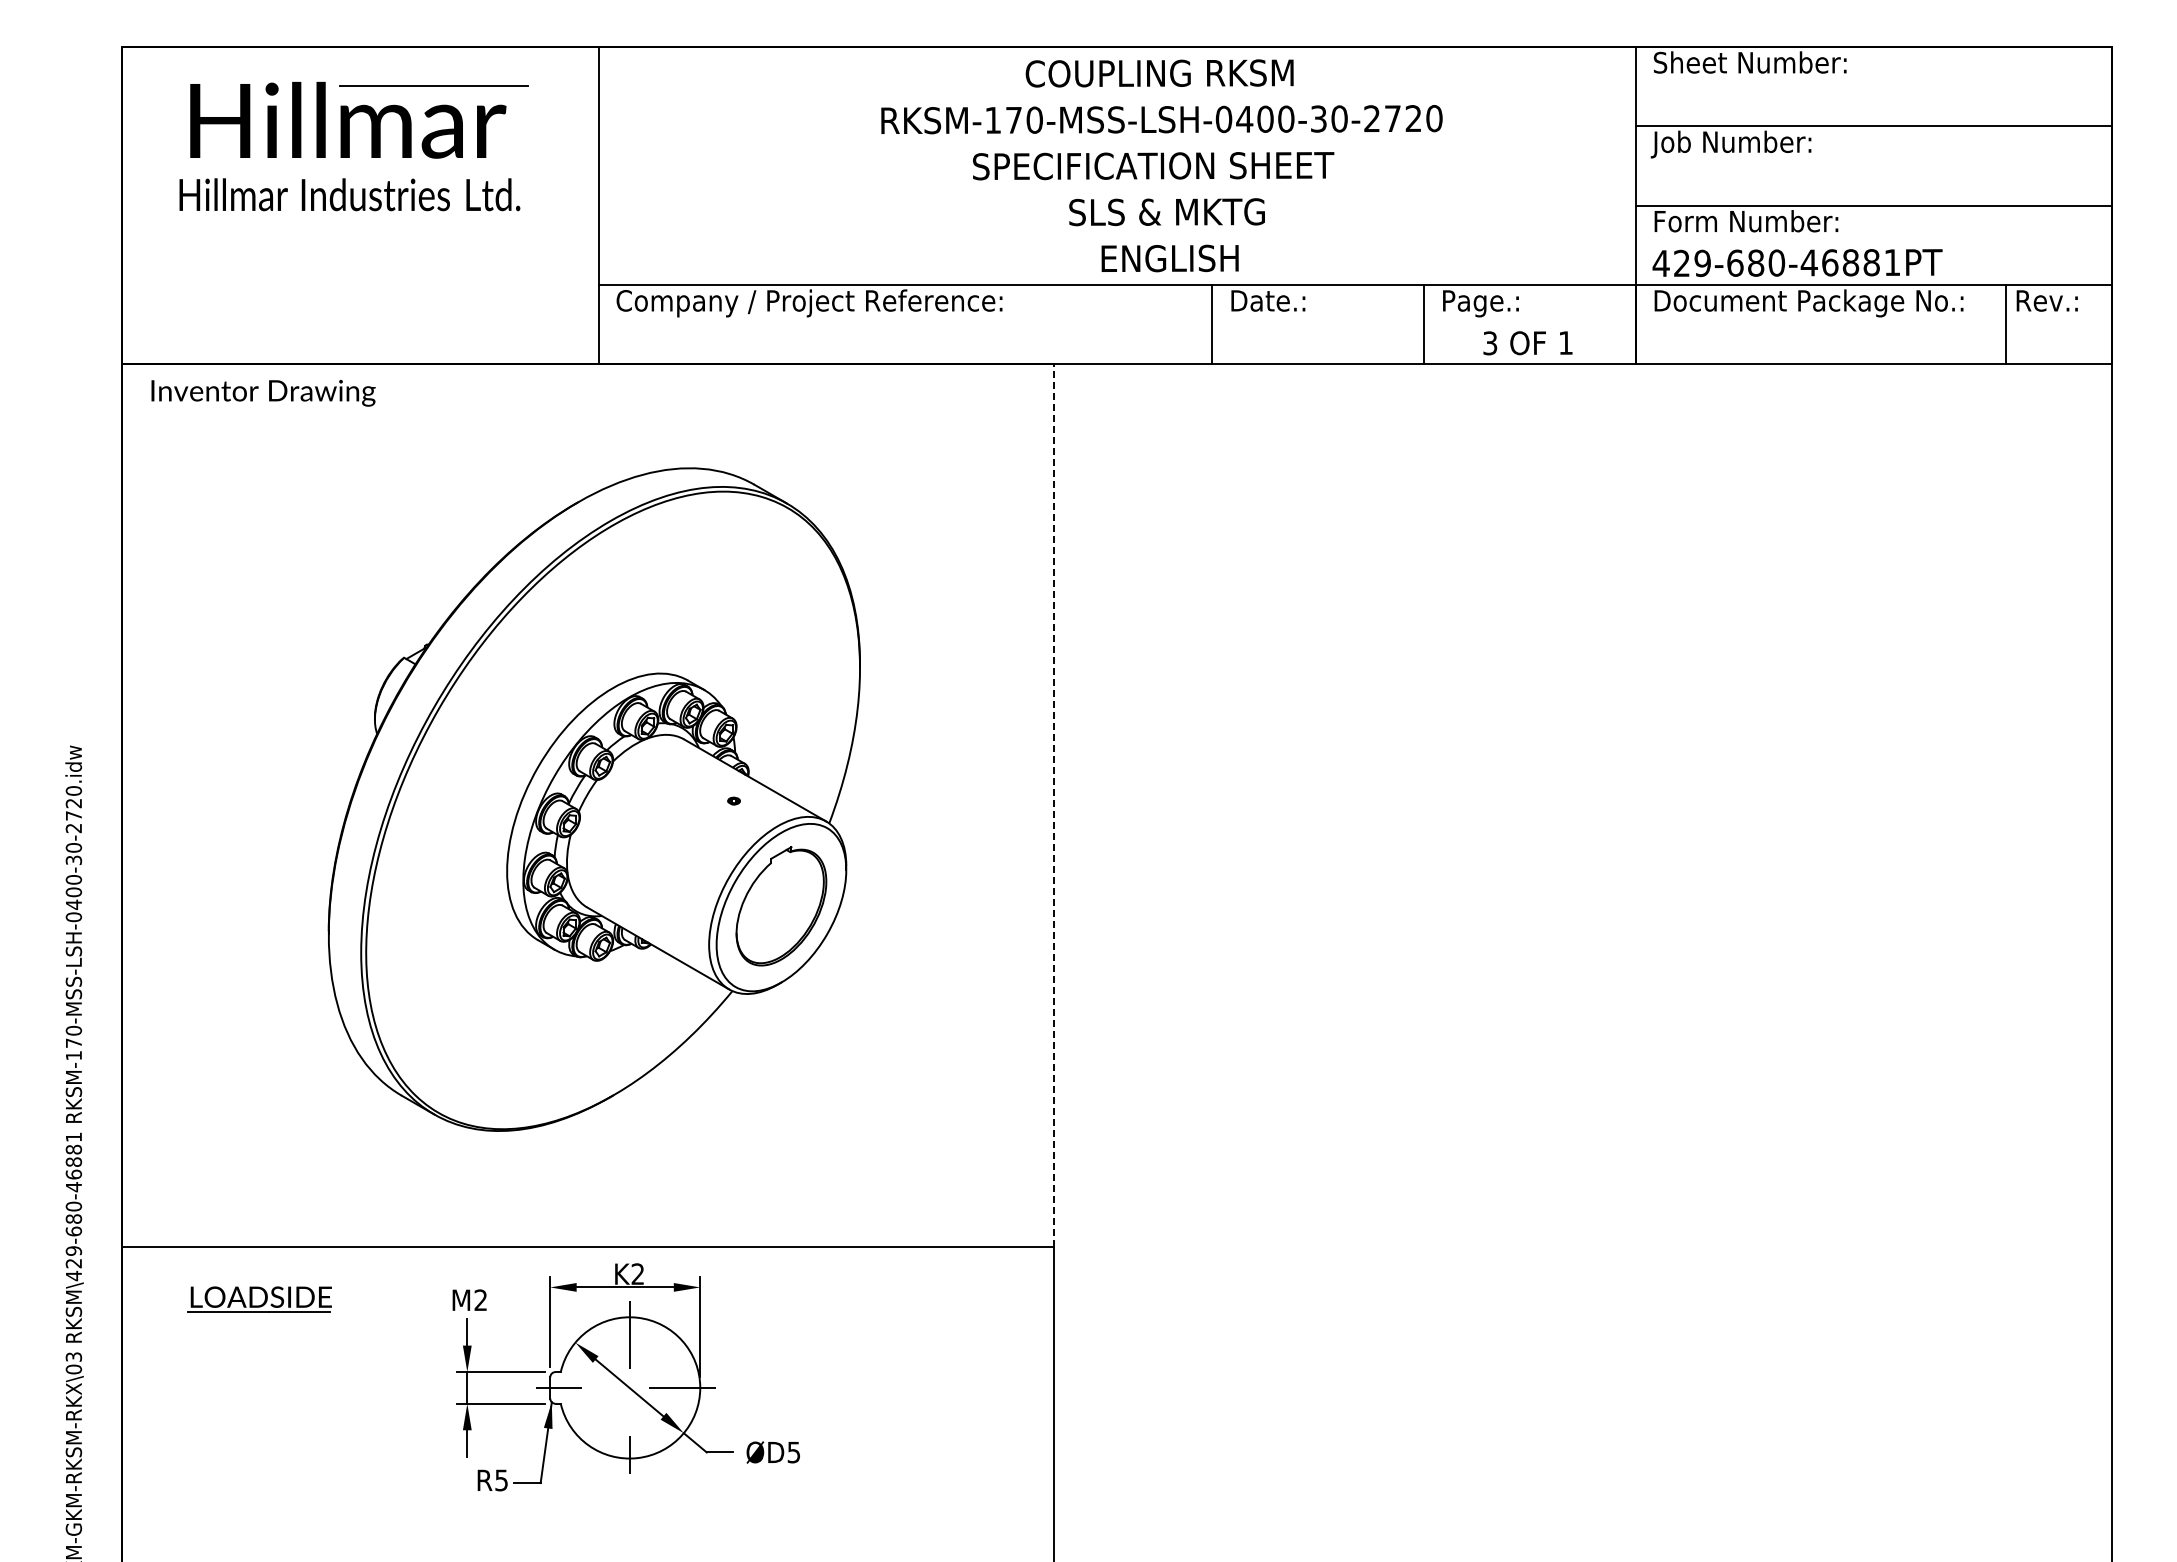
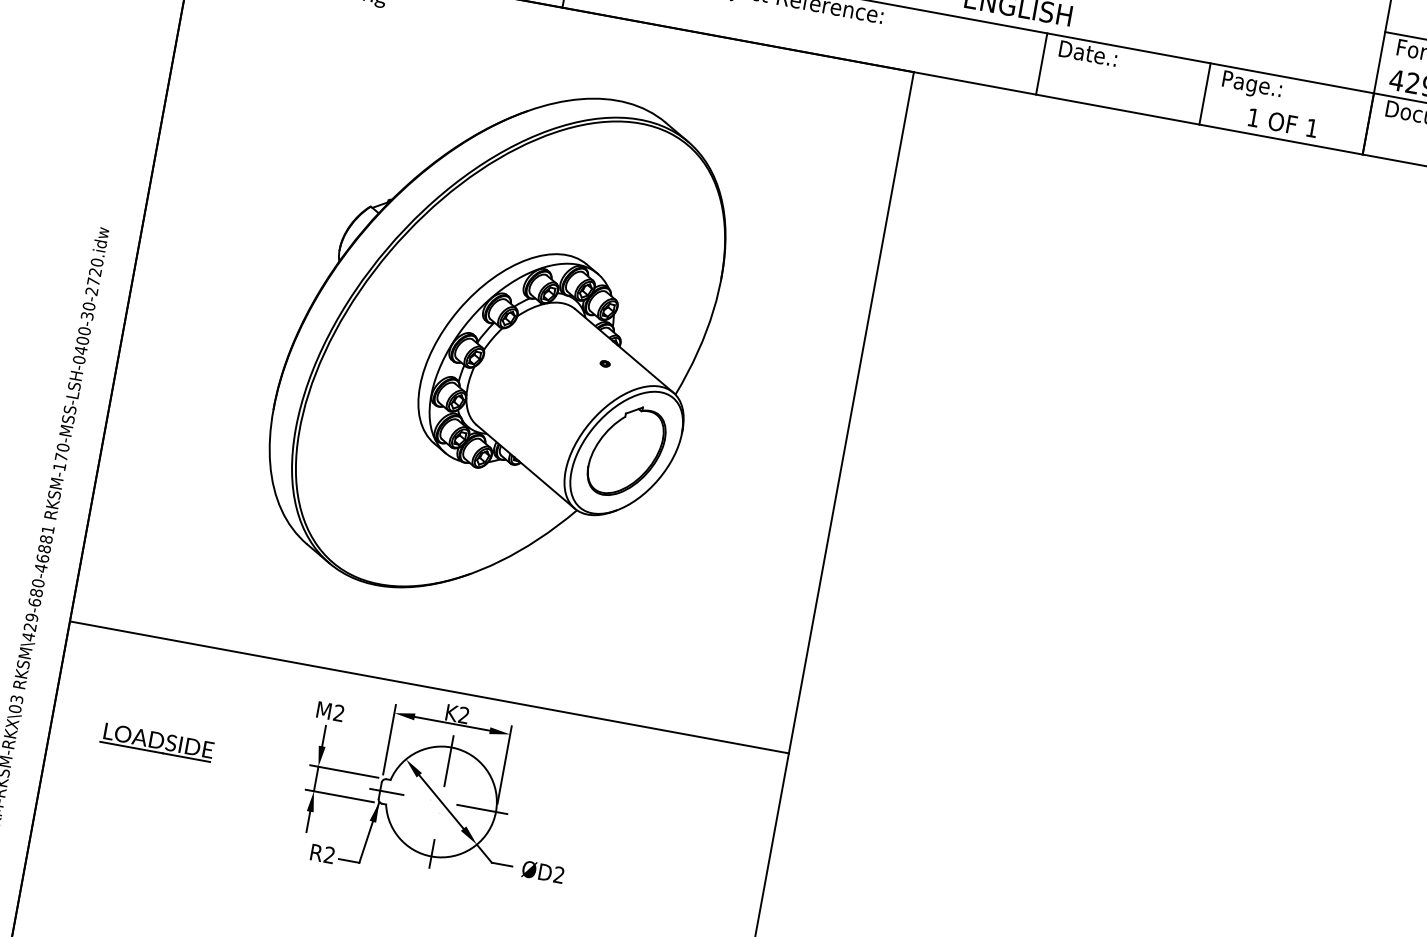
text: (1490, 343) -> (1253, 117), 3 -> 1
line: (1053, 805) -> (851, 412), dashed -> solid
part: (259, 1299) -> (157, 742), moved
text: (793, 1452) -> (558, 875), ØD5 -> ØD2
text: (501, 1480) -> (329, 855), R5 -> R2

